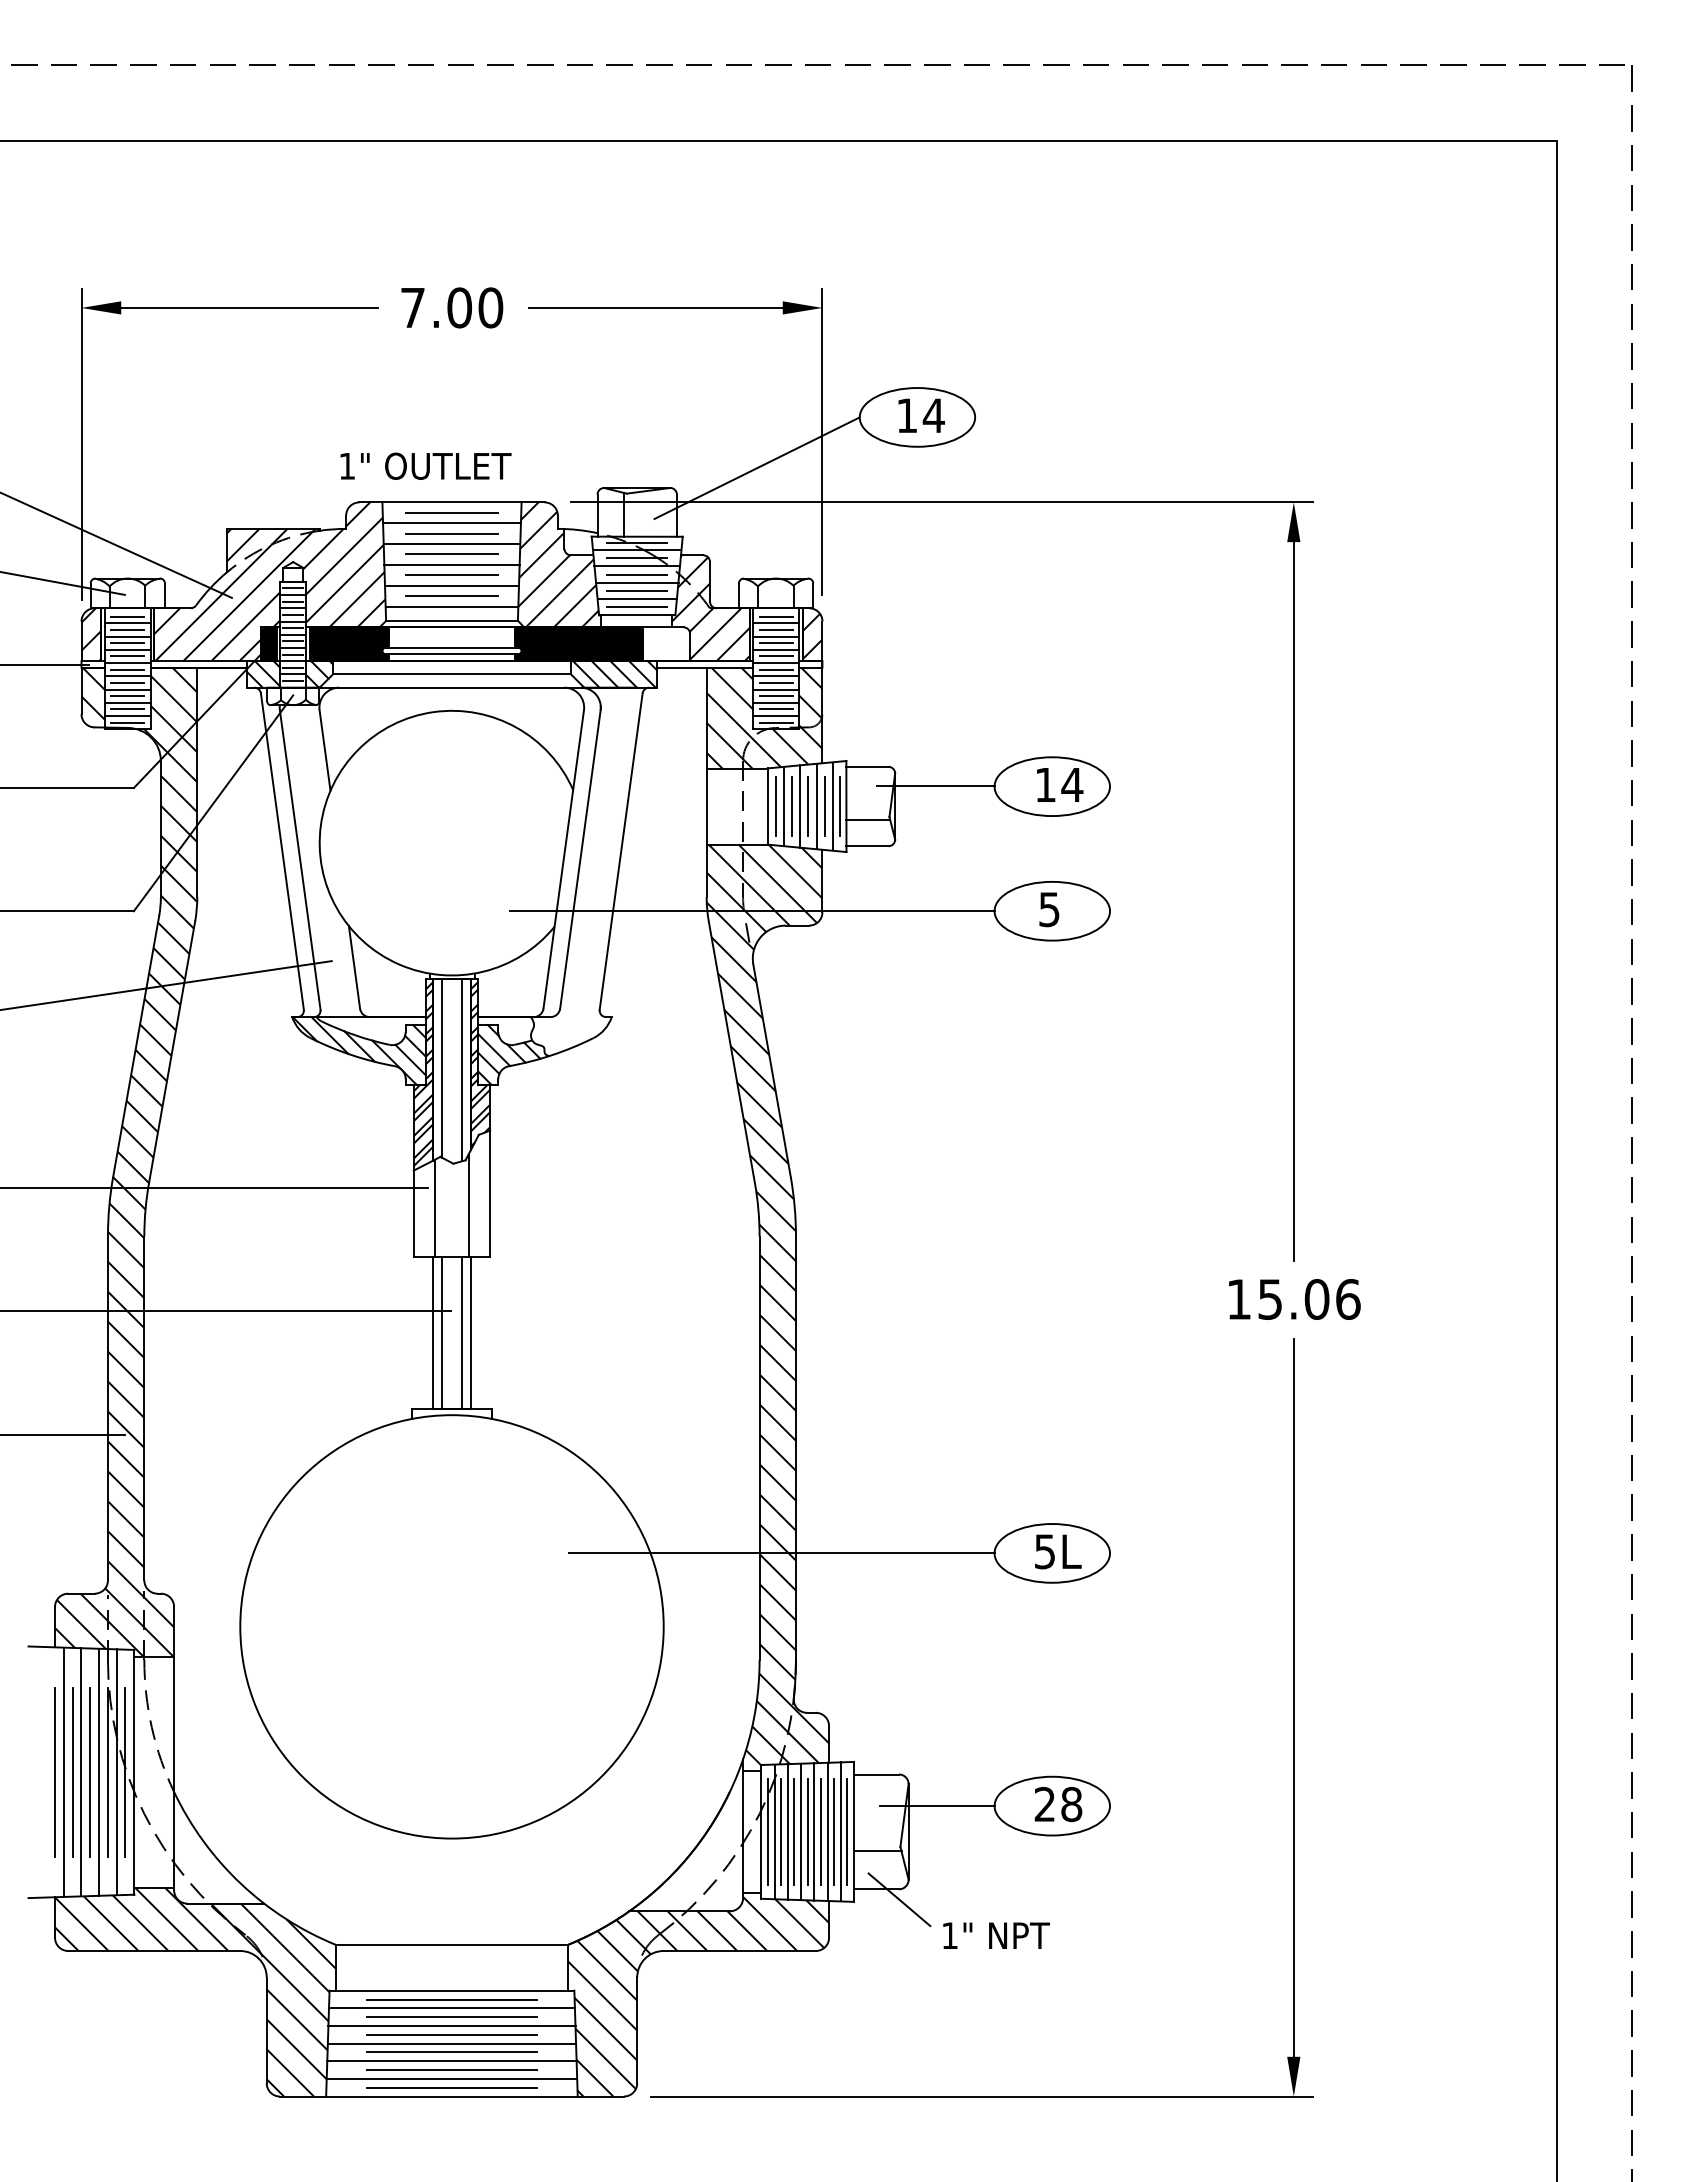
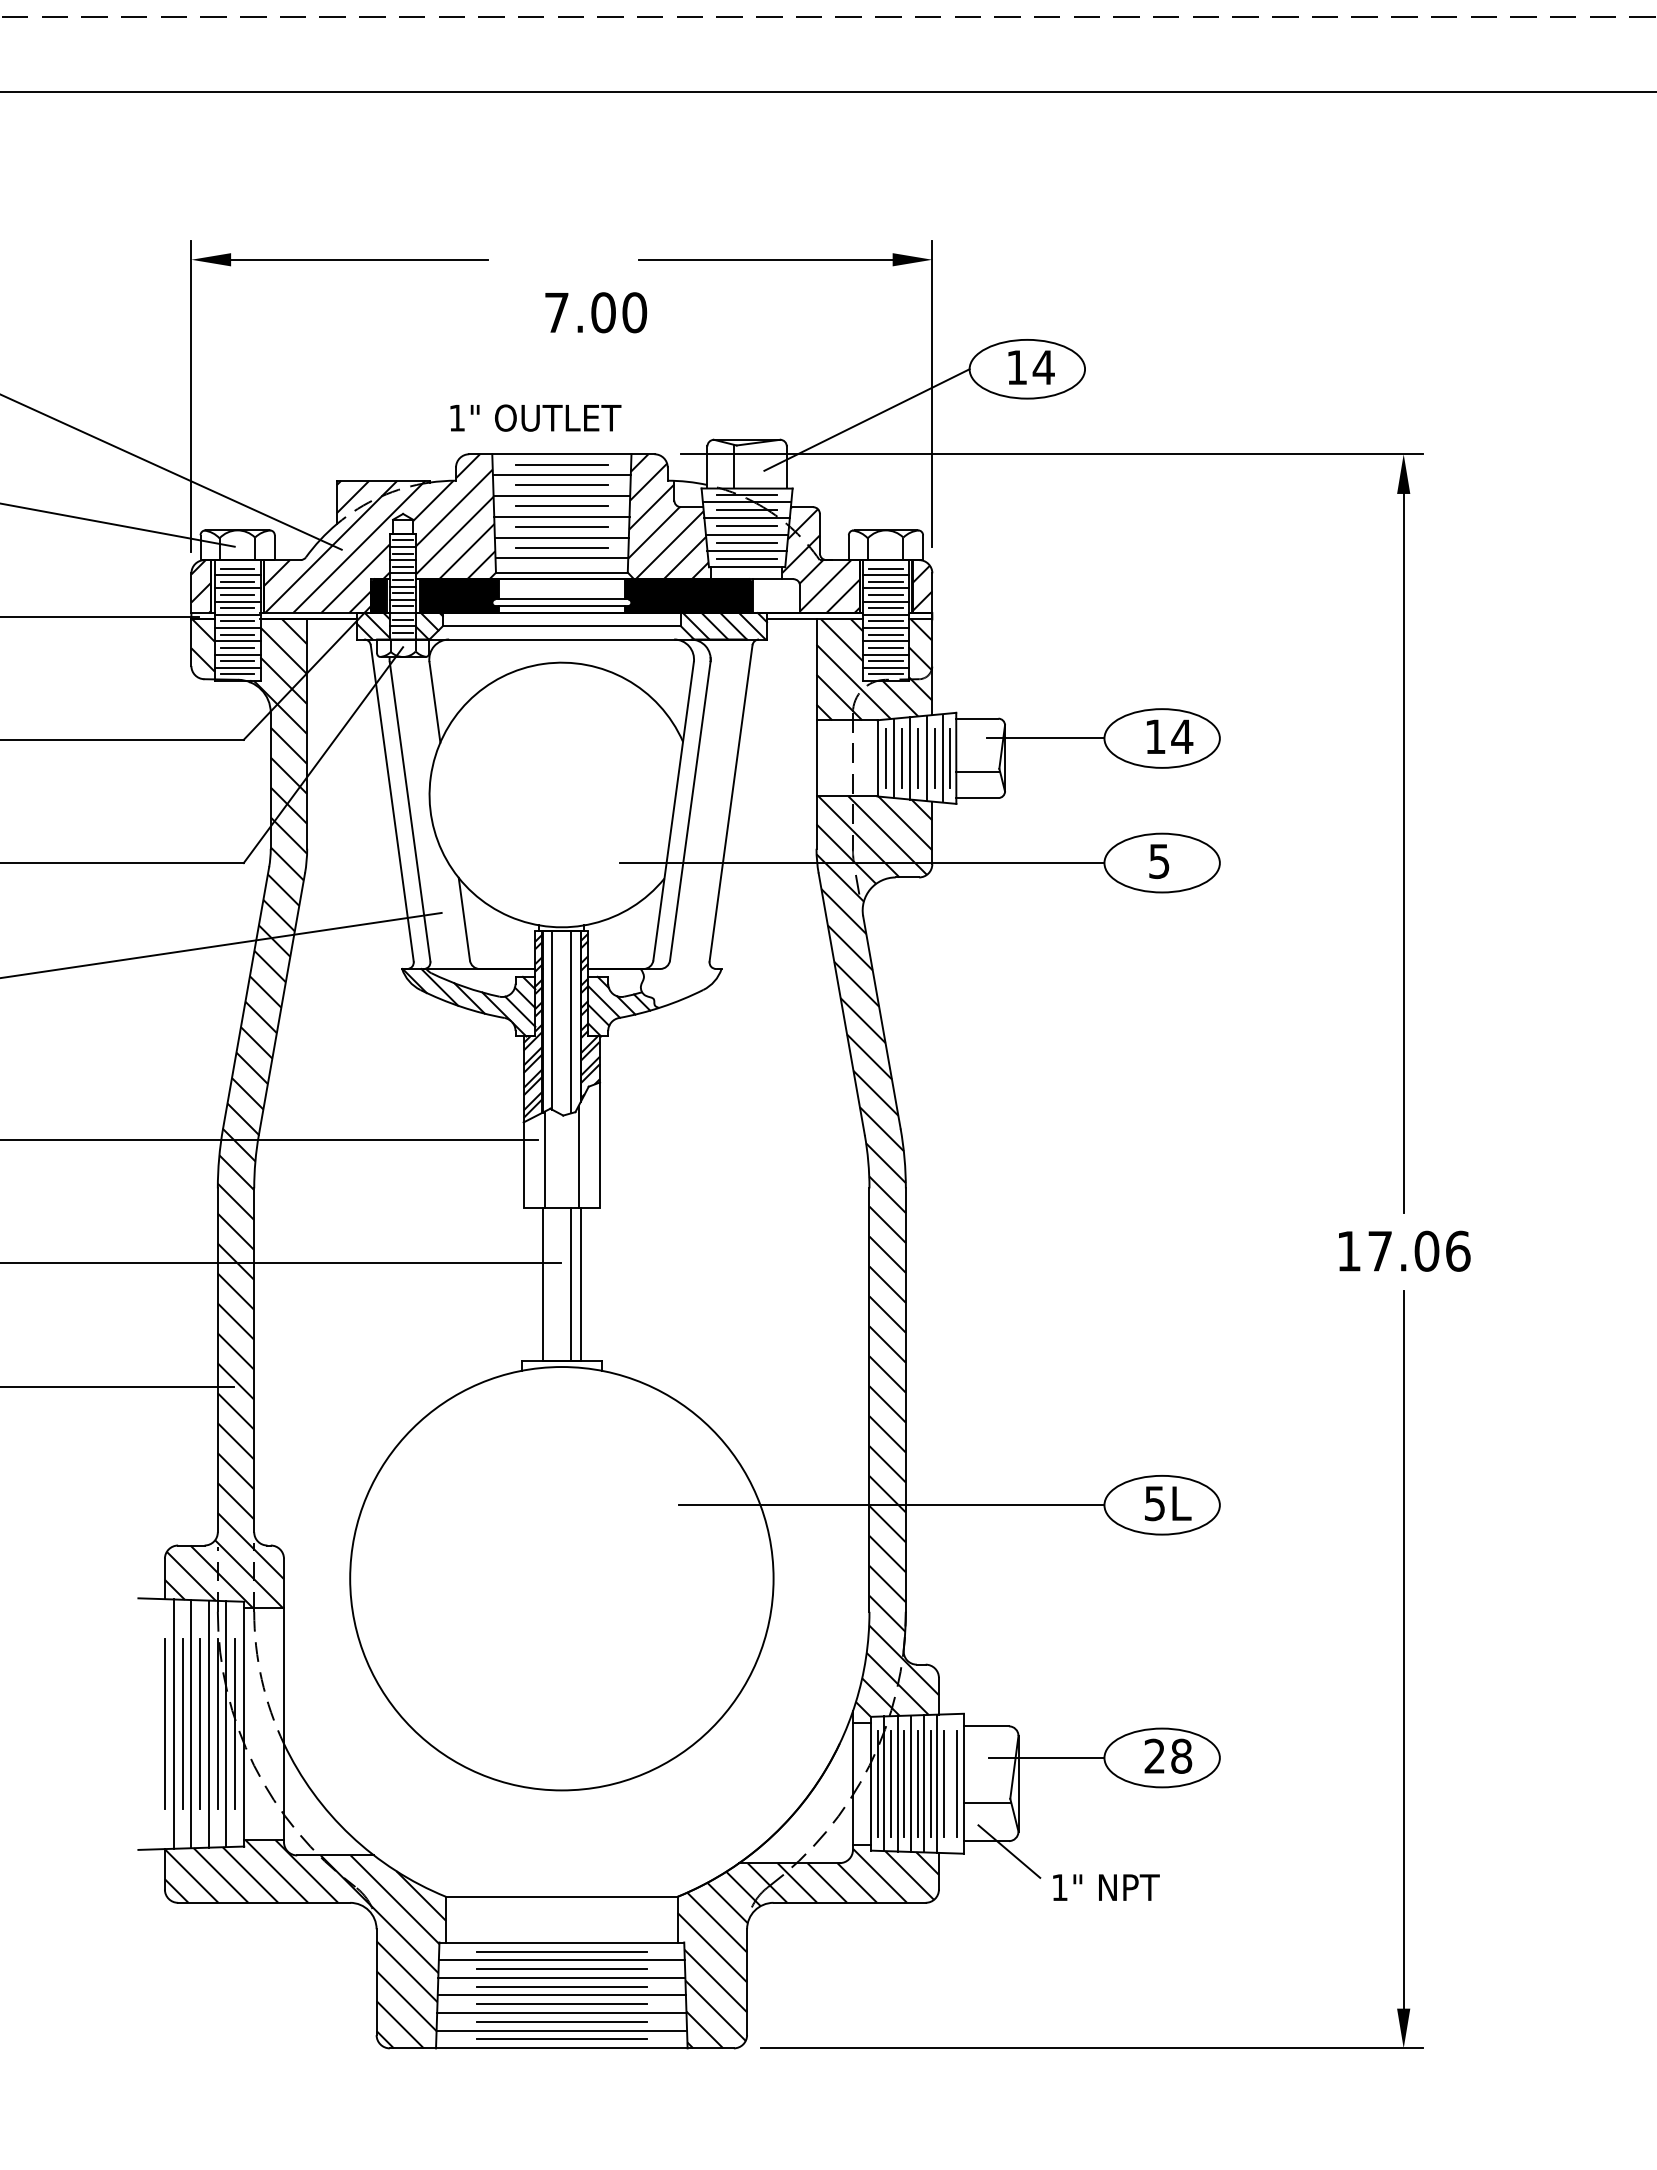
text: (452, 307) -> (596, 312), moved
text: (1269, 1299) -> (1379, 1251), 15.06 -> 17.06
line: (442, 1332) -> (552, 1284), removed
line: (840, 1831) -> (950, 1783), removed

